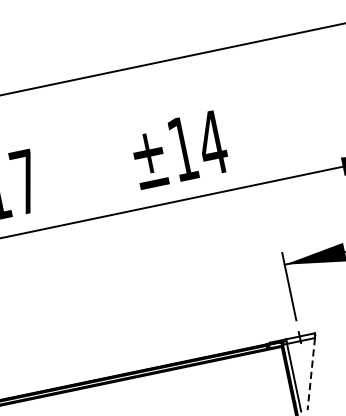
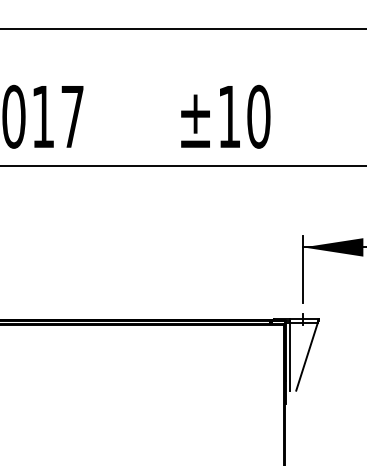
text: (212, 142) -> (258, 116), ±14 -> ±10
line: (310, 374) -> (306, 357), dashed -> solid

